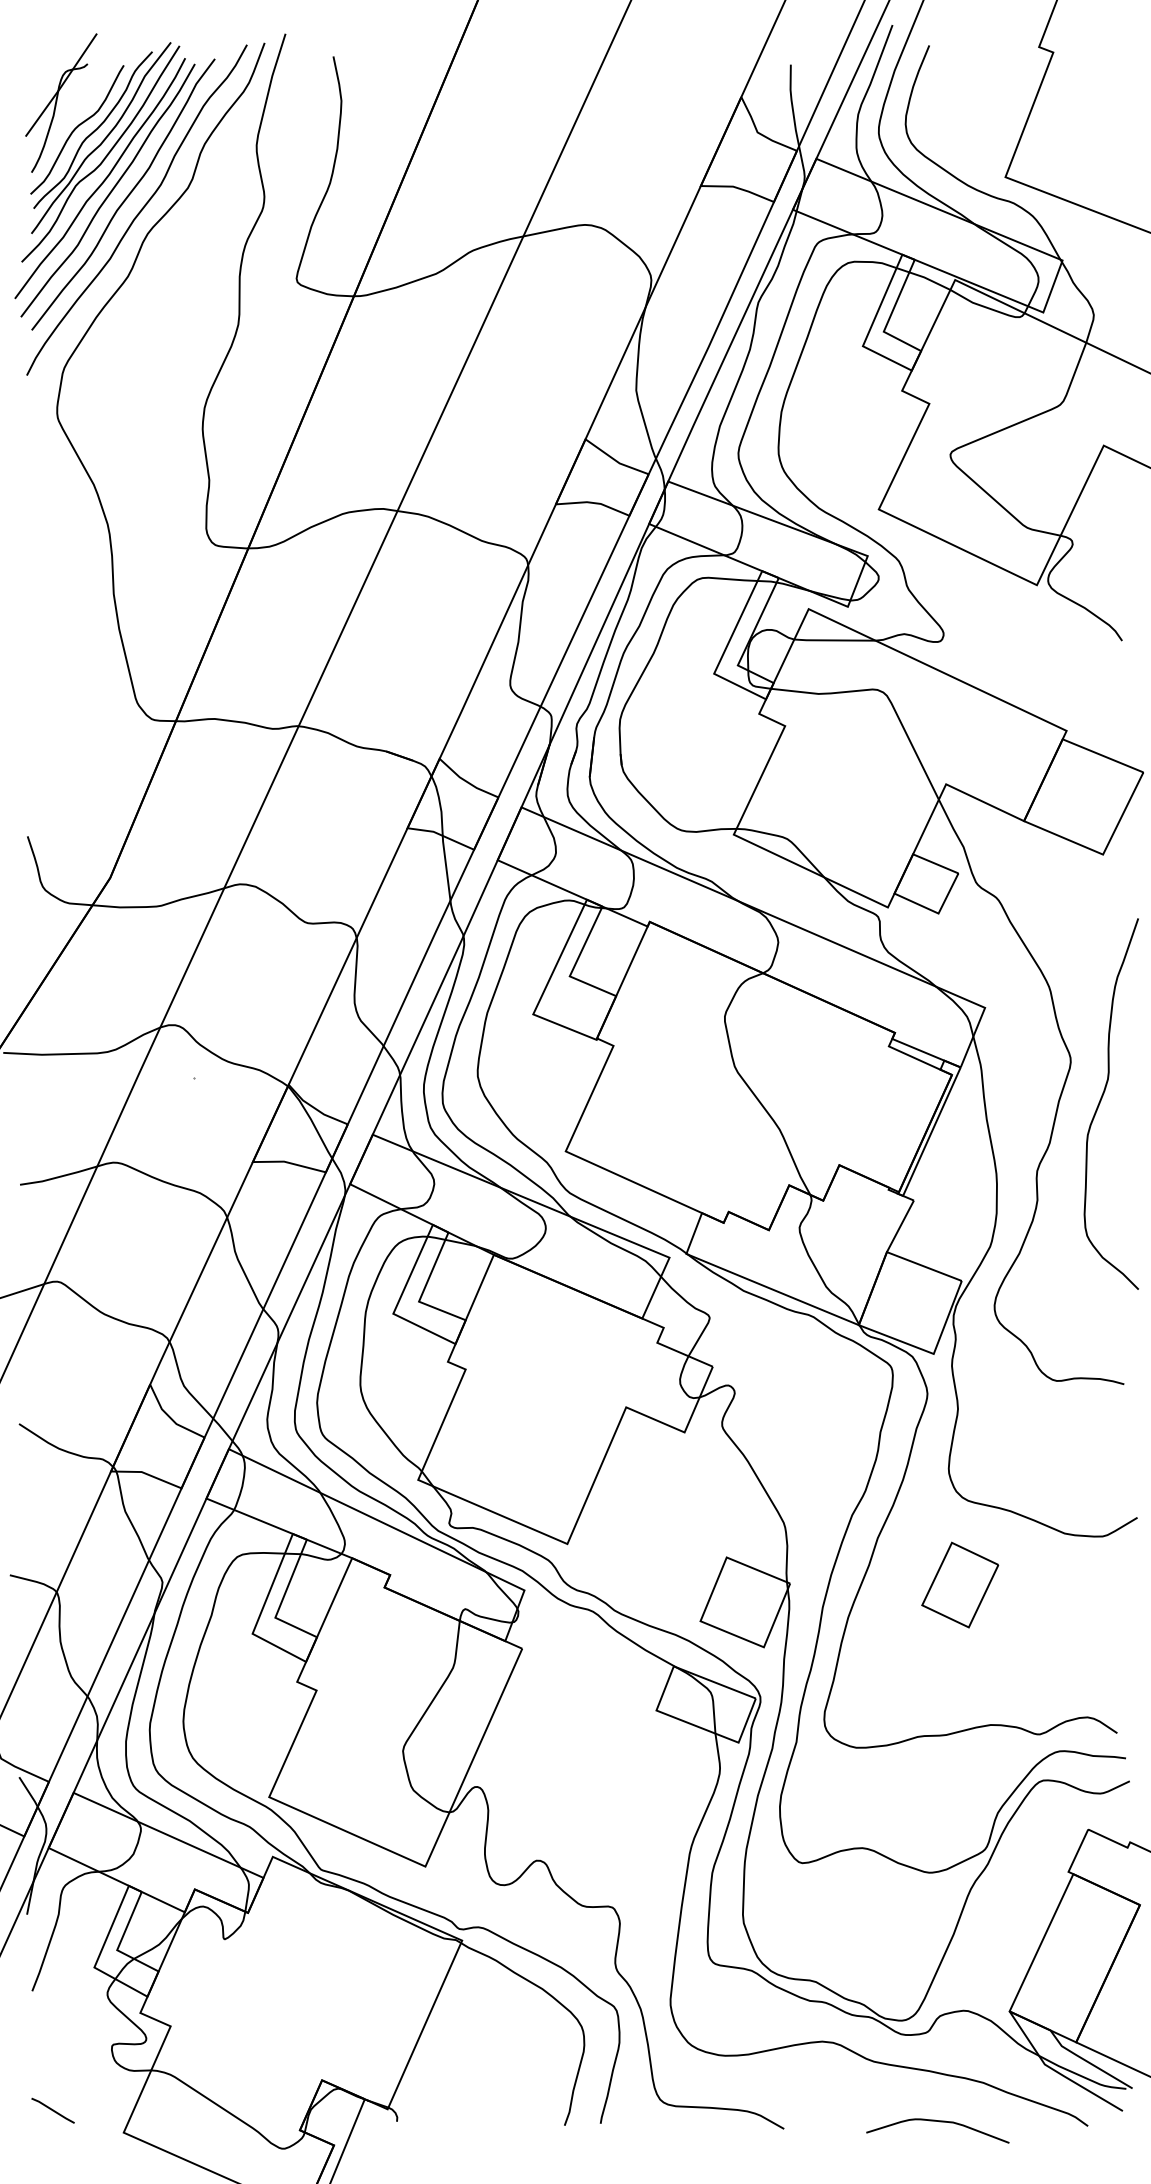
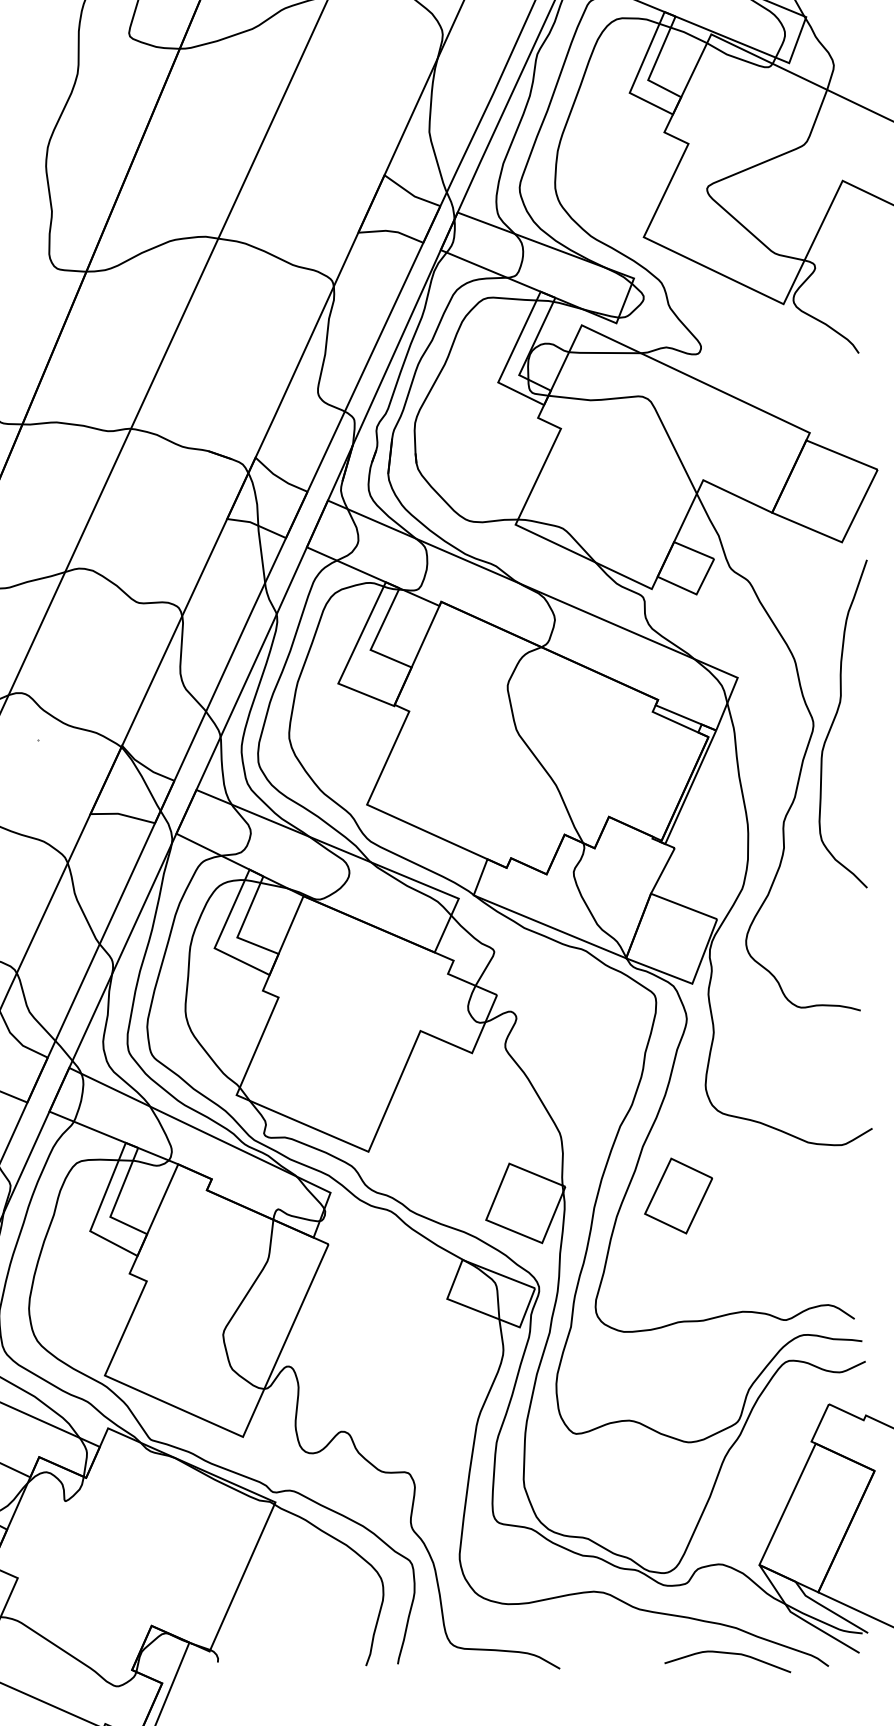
curve: (1101, 1101) -> (834, 721), moved
part: (960, 1584) -> (678, 1195), moved
curve: (939, 2122) -> (729, 1654), moved

